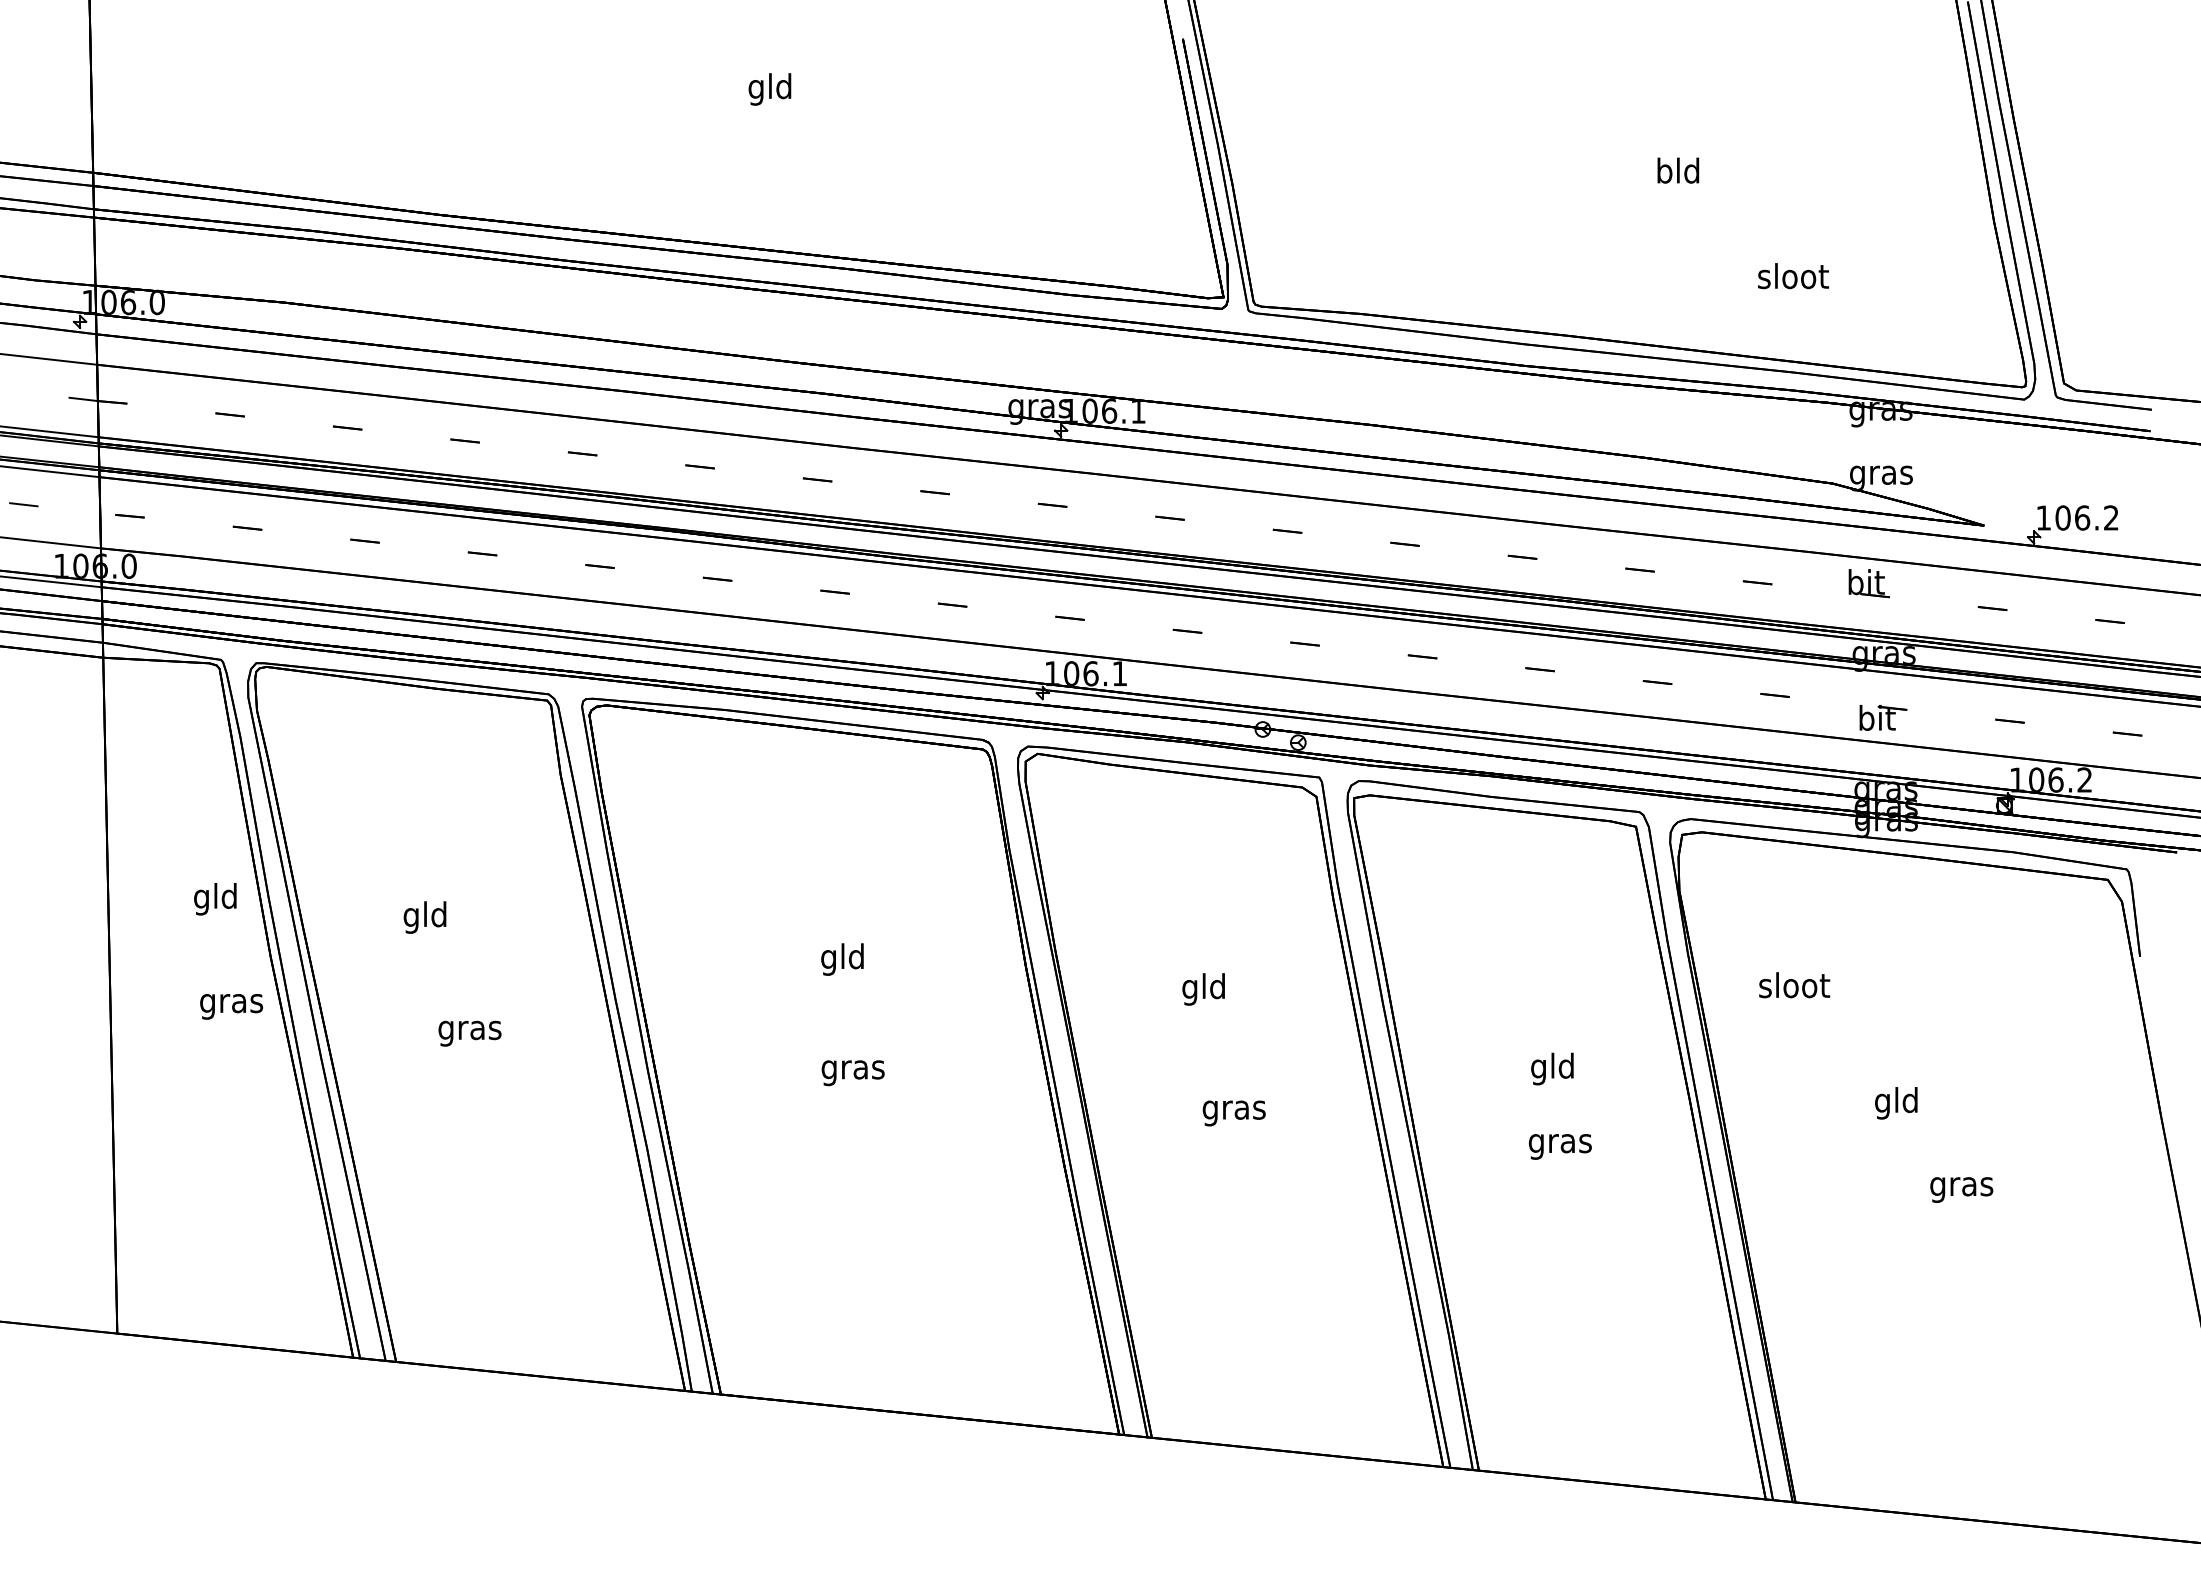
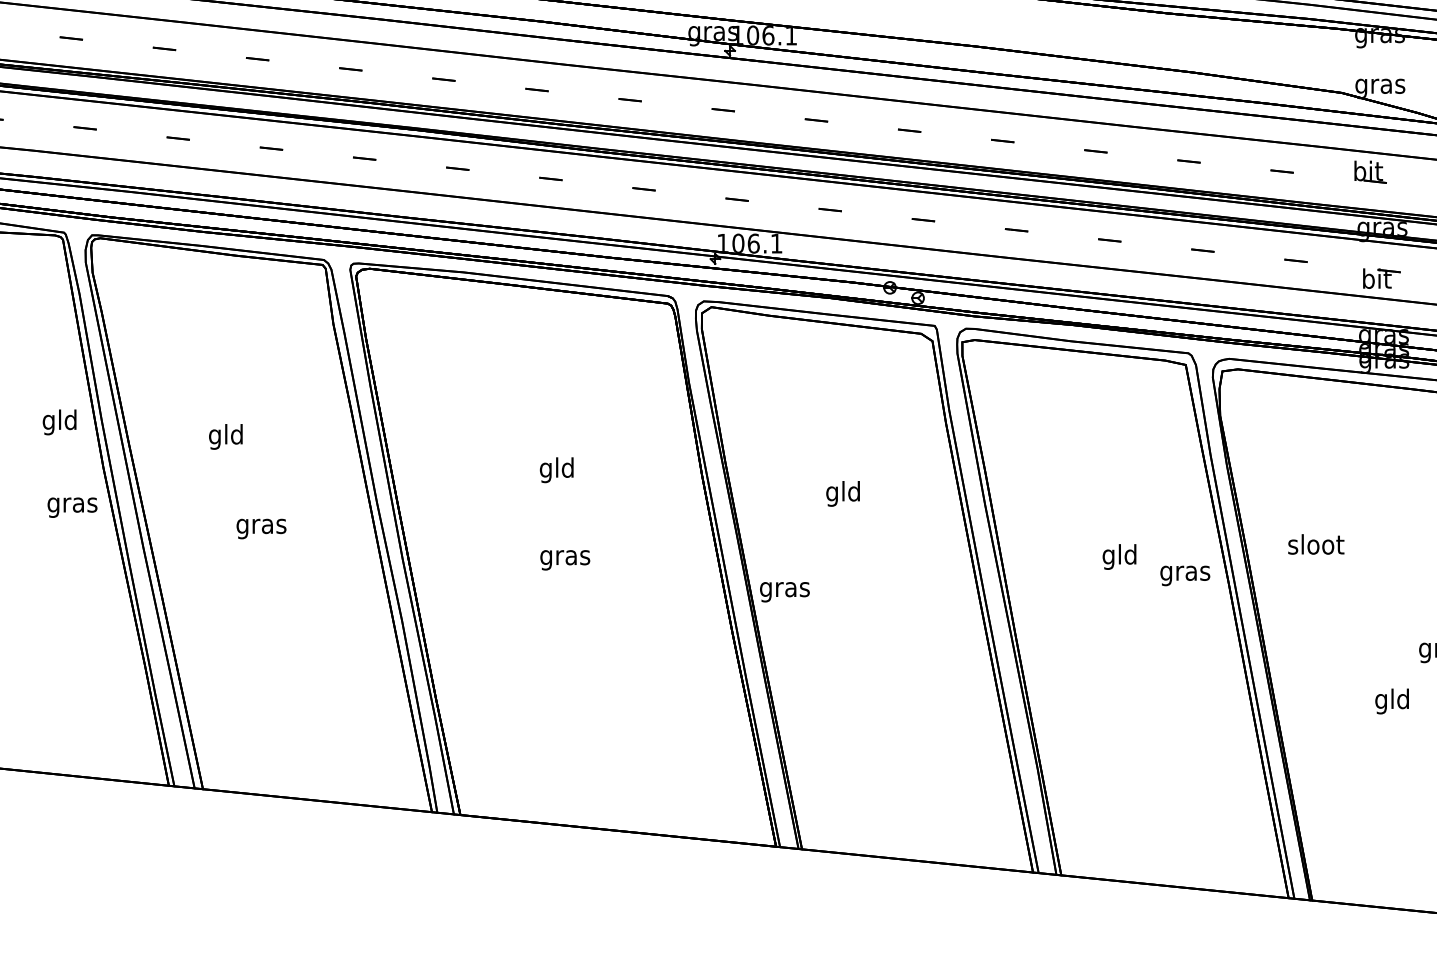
text: (1794, 985) -> (1316, 544), moved
text: (1896, 1103) -> (1392, 701), moved
text: (1233, 1113) -> (784, 592), moved
text: (1560, 1146) -> (1185, 575), moved

